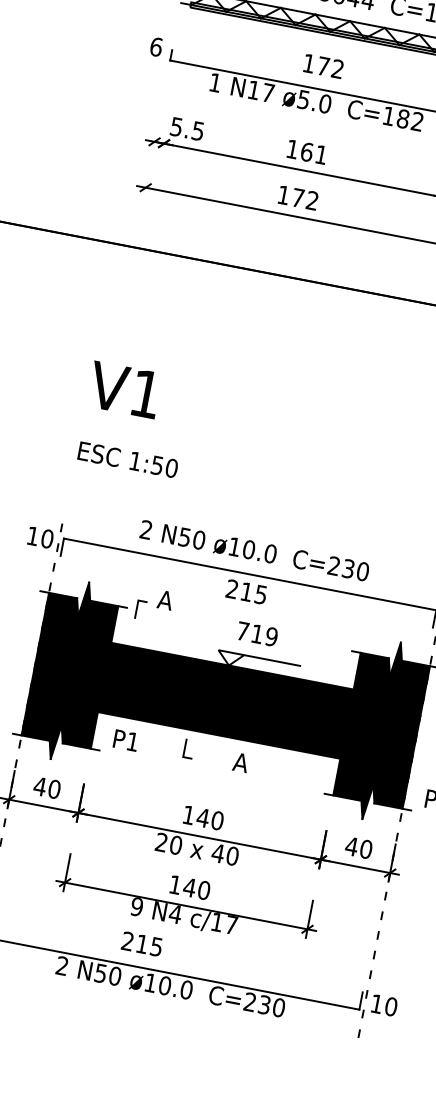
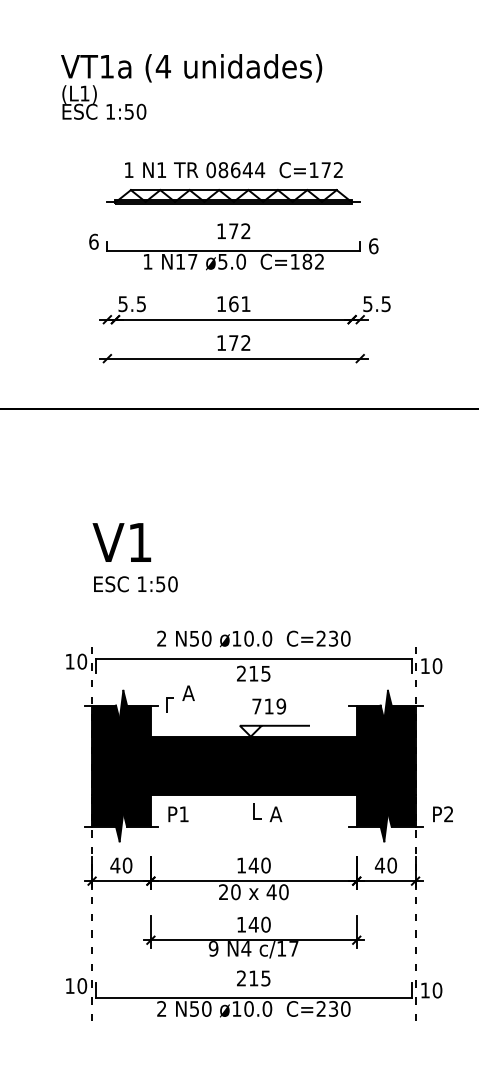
text: (124, 389) -> (121, 542), moved
line: (185, 748) -> (254, 811), moved
text: (141, 944) -> (253, 978), moved

